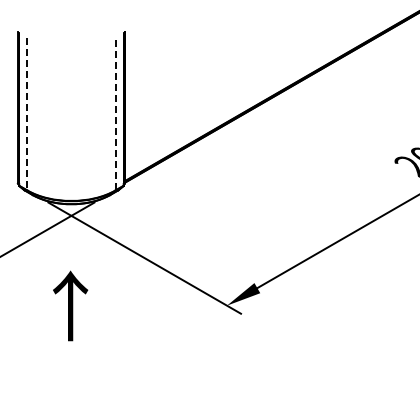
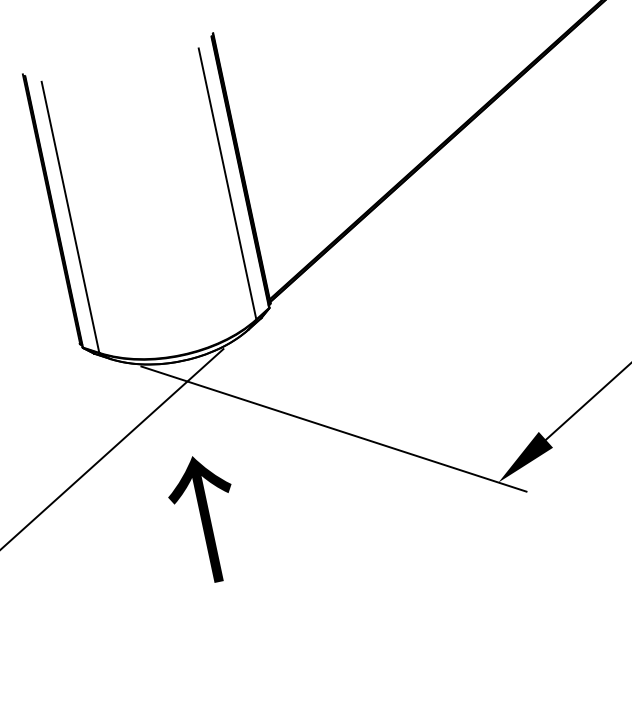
line: (115, 113) -> (227, 182), dashed -> solid
line: (27, 114) -> (70, 217), dashed -> solid
text: (70, 305) -> (205, 518), moved

